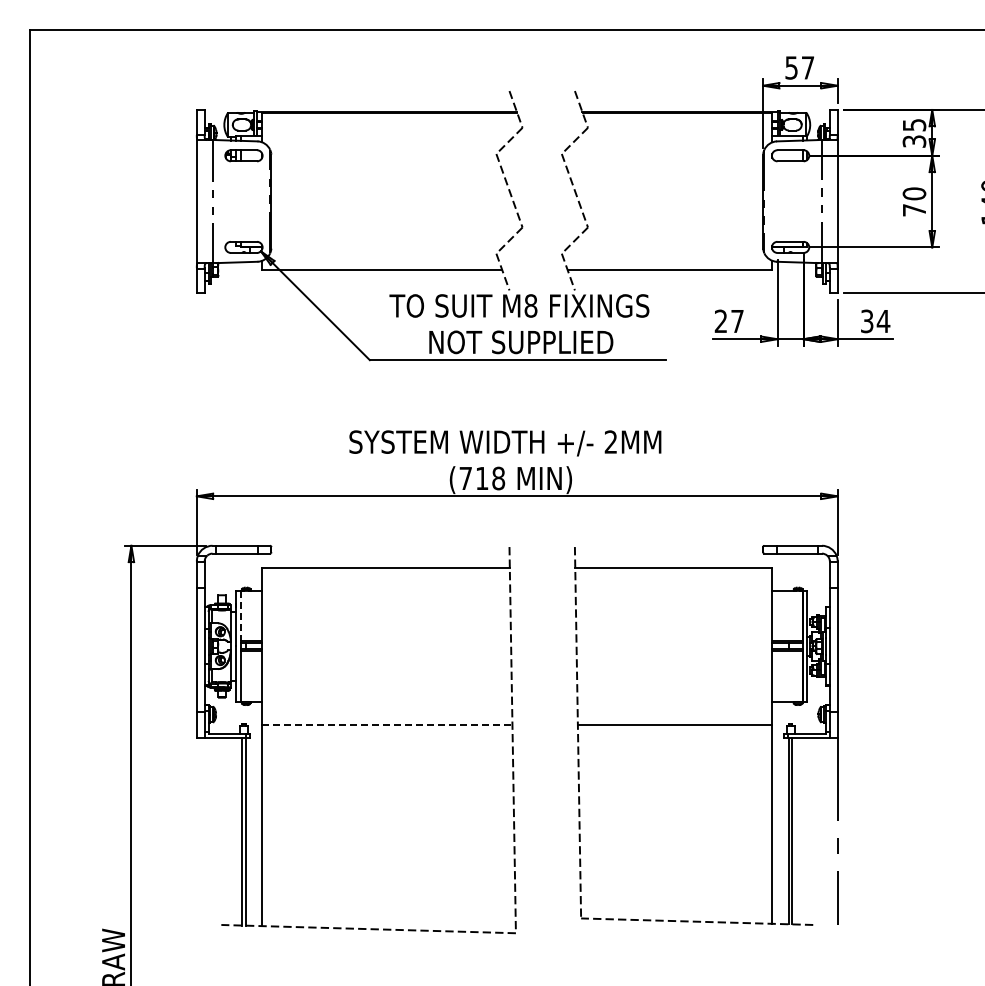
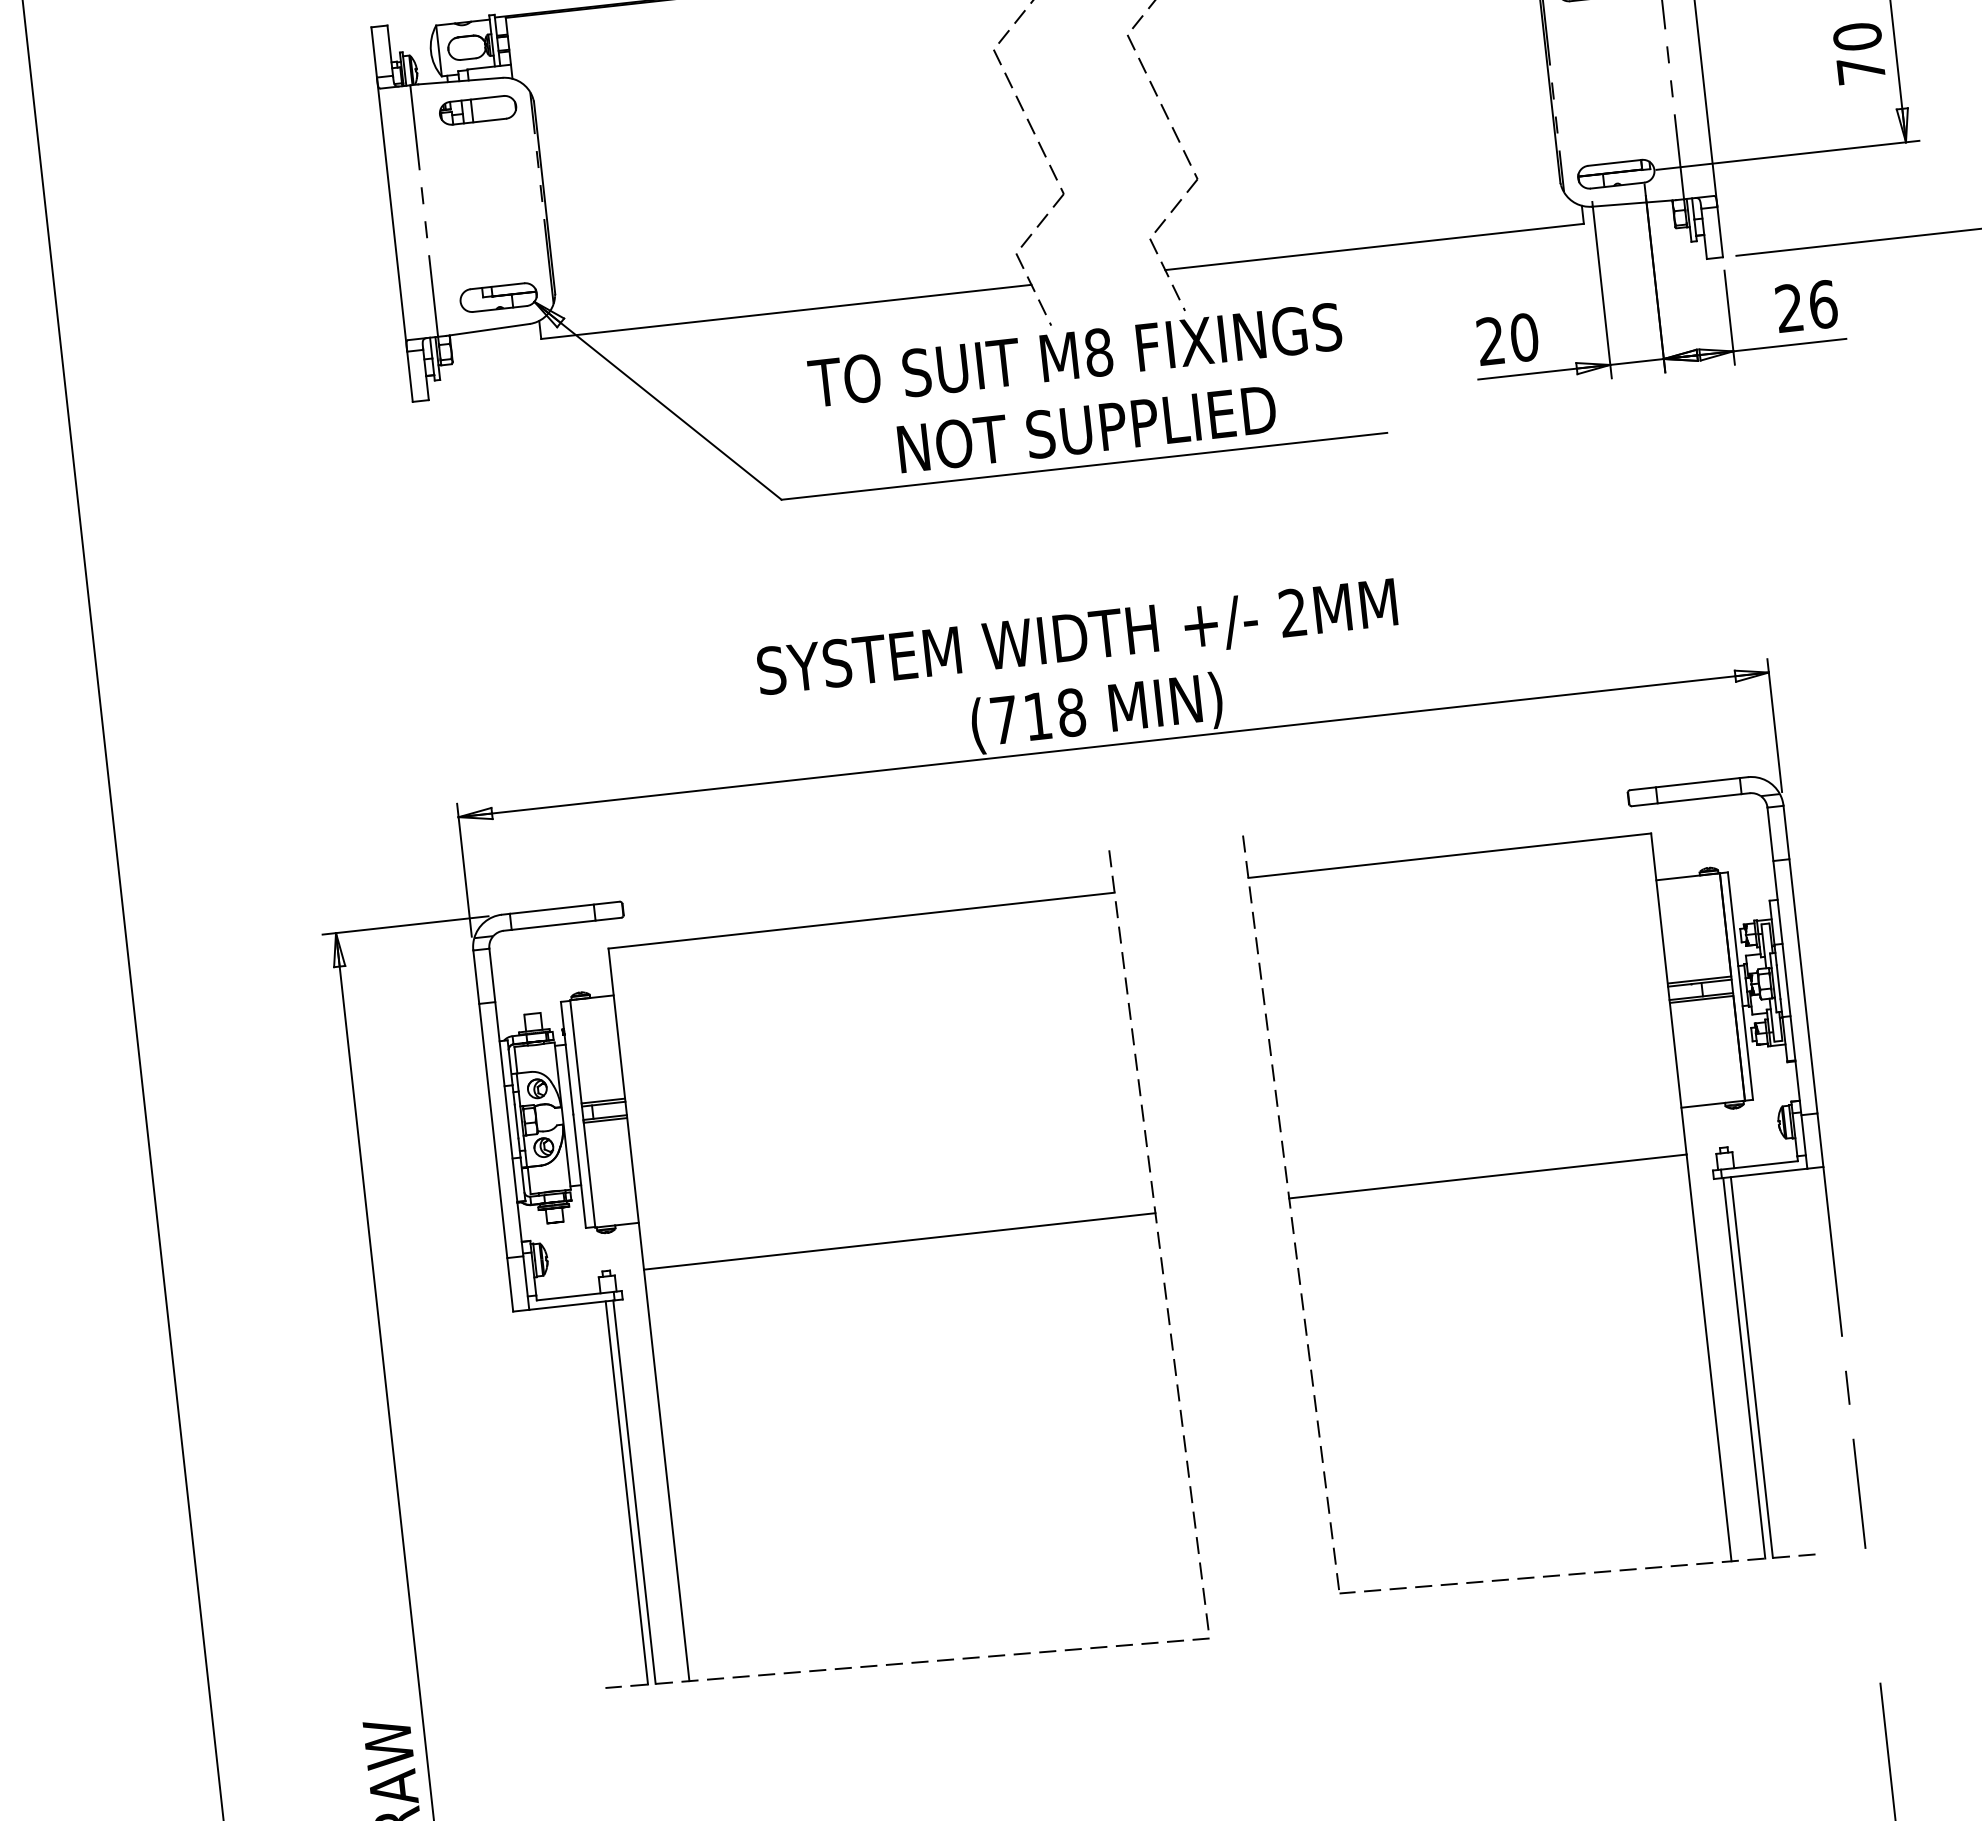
text: (737, 321) -> (1524, 337), 27 -> 20
text: (875, 321) -> (1806, 306), 34 -> 26
line: (241, 616) -> (577, 1052), dashed -> solid
line: (387, 724) -> (899, 1240), dashed -> solid

